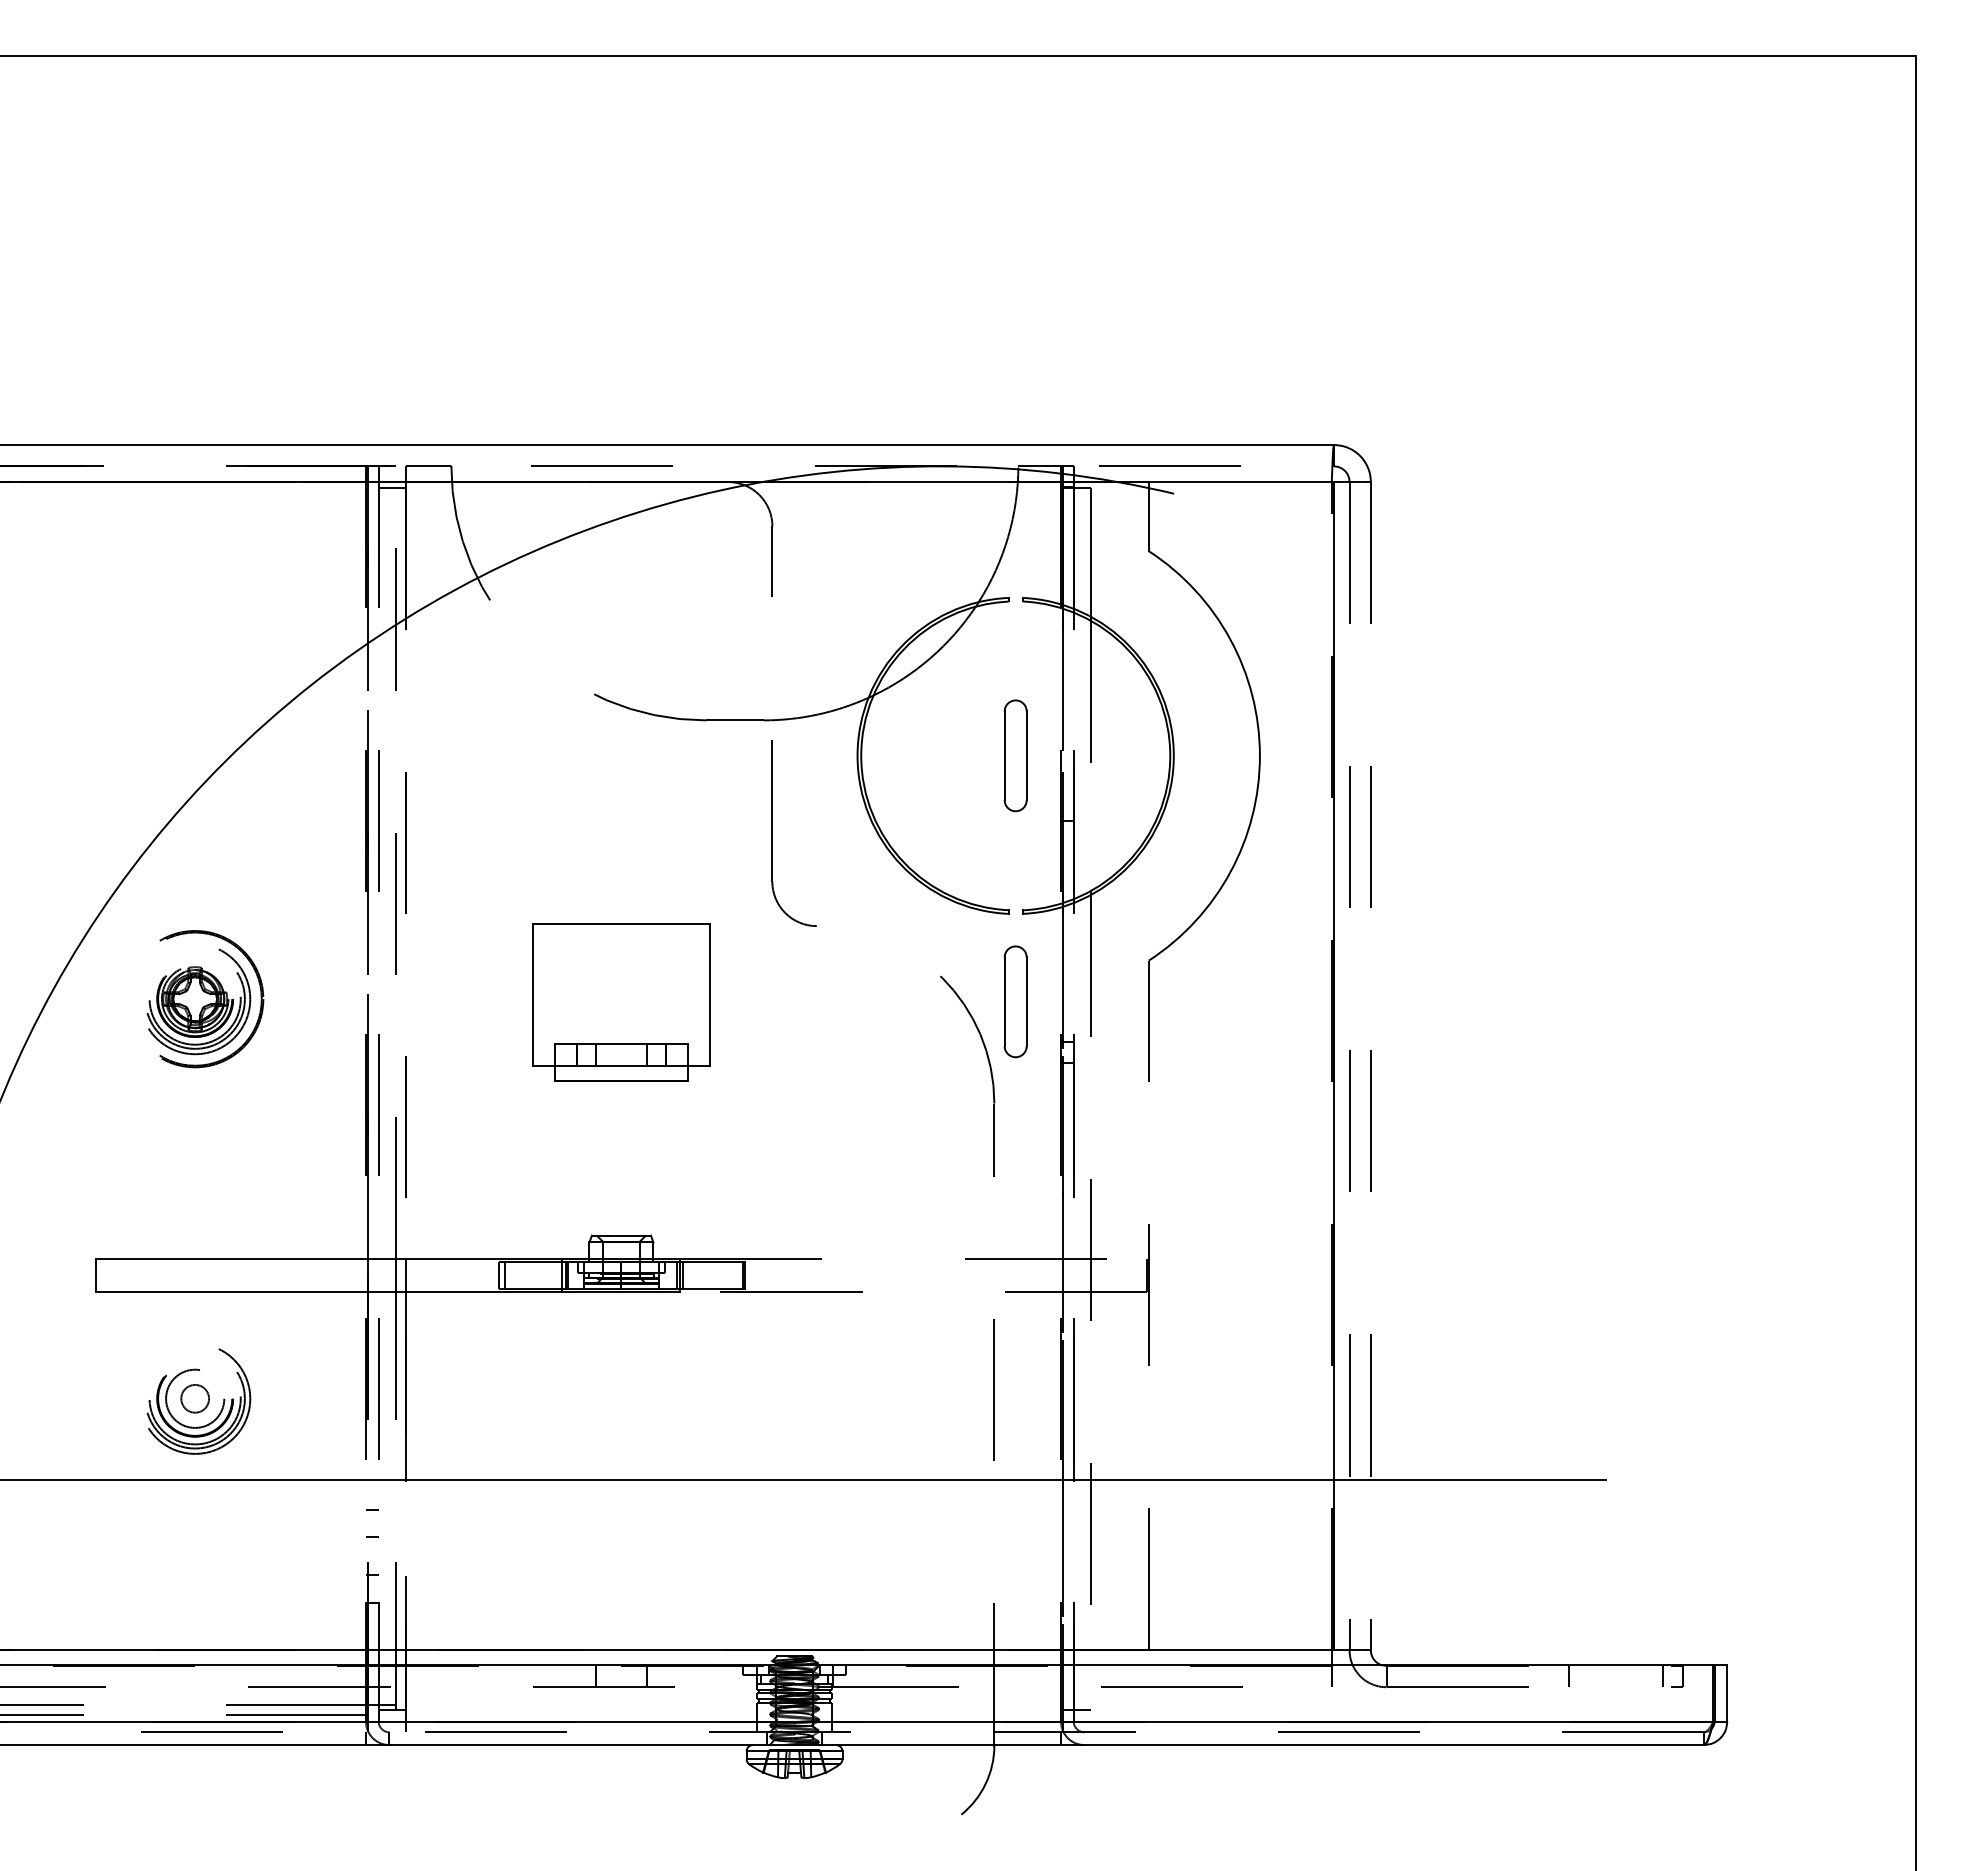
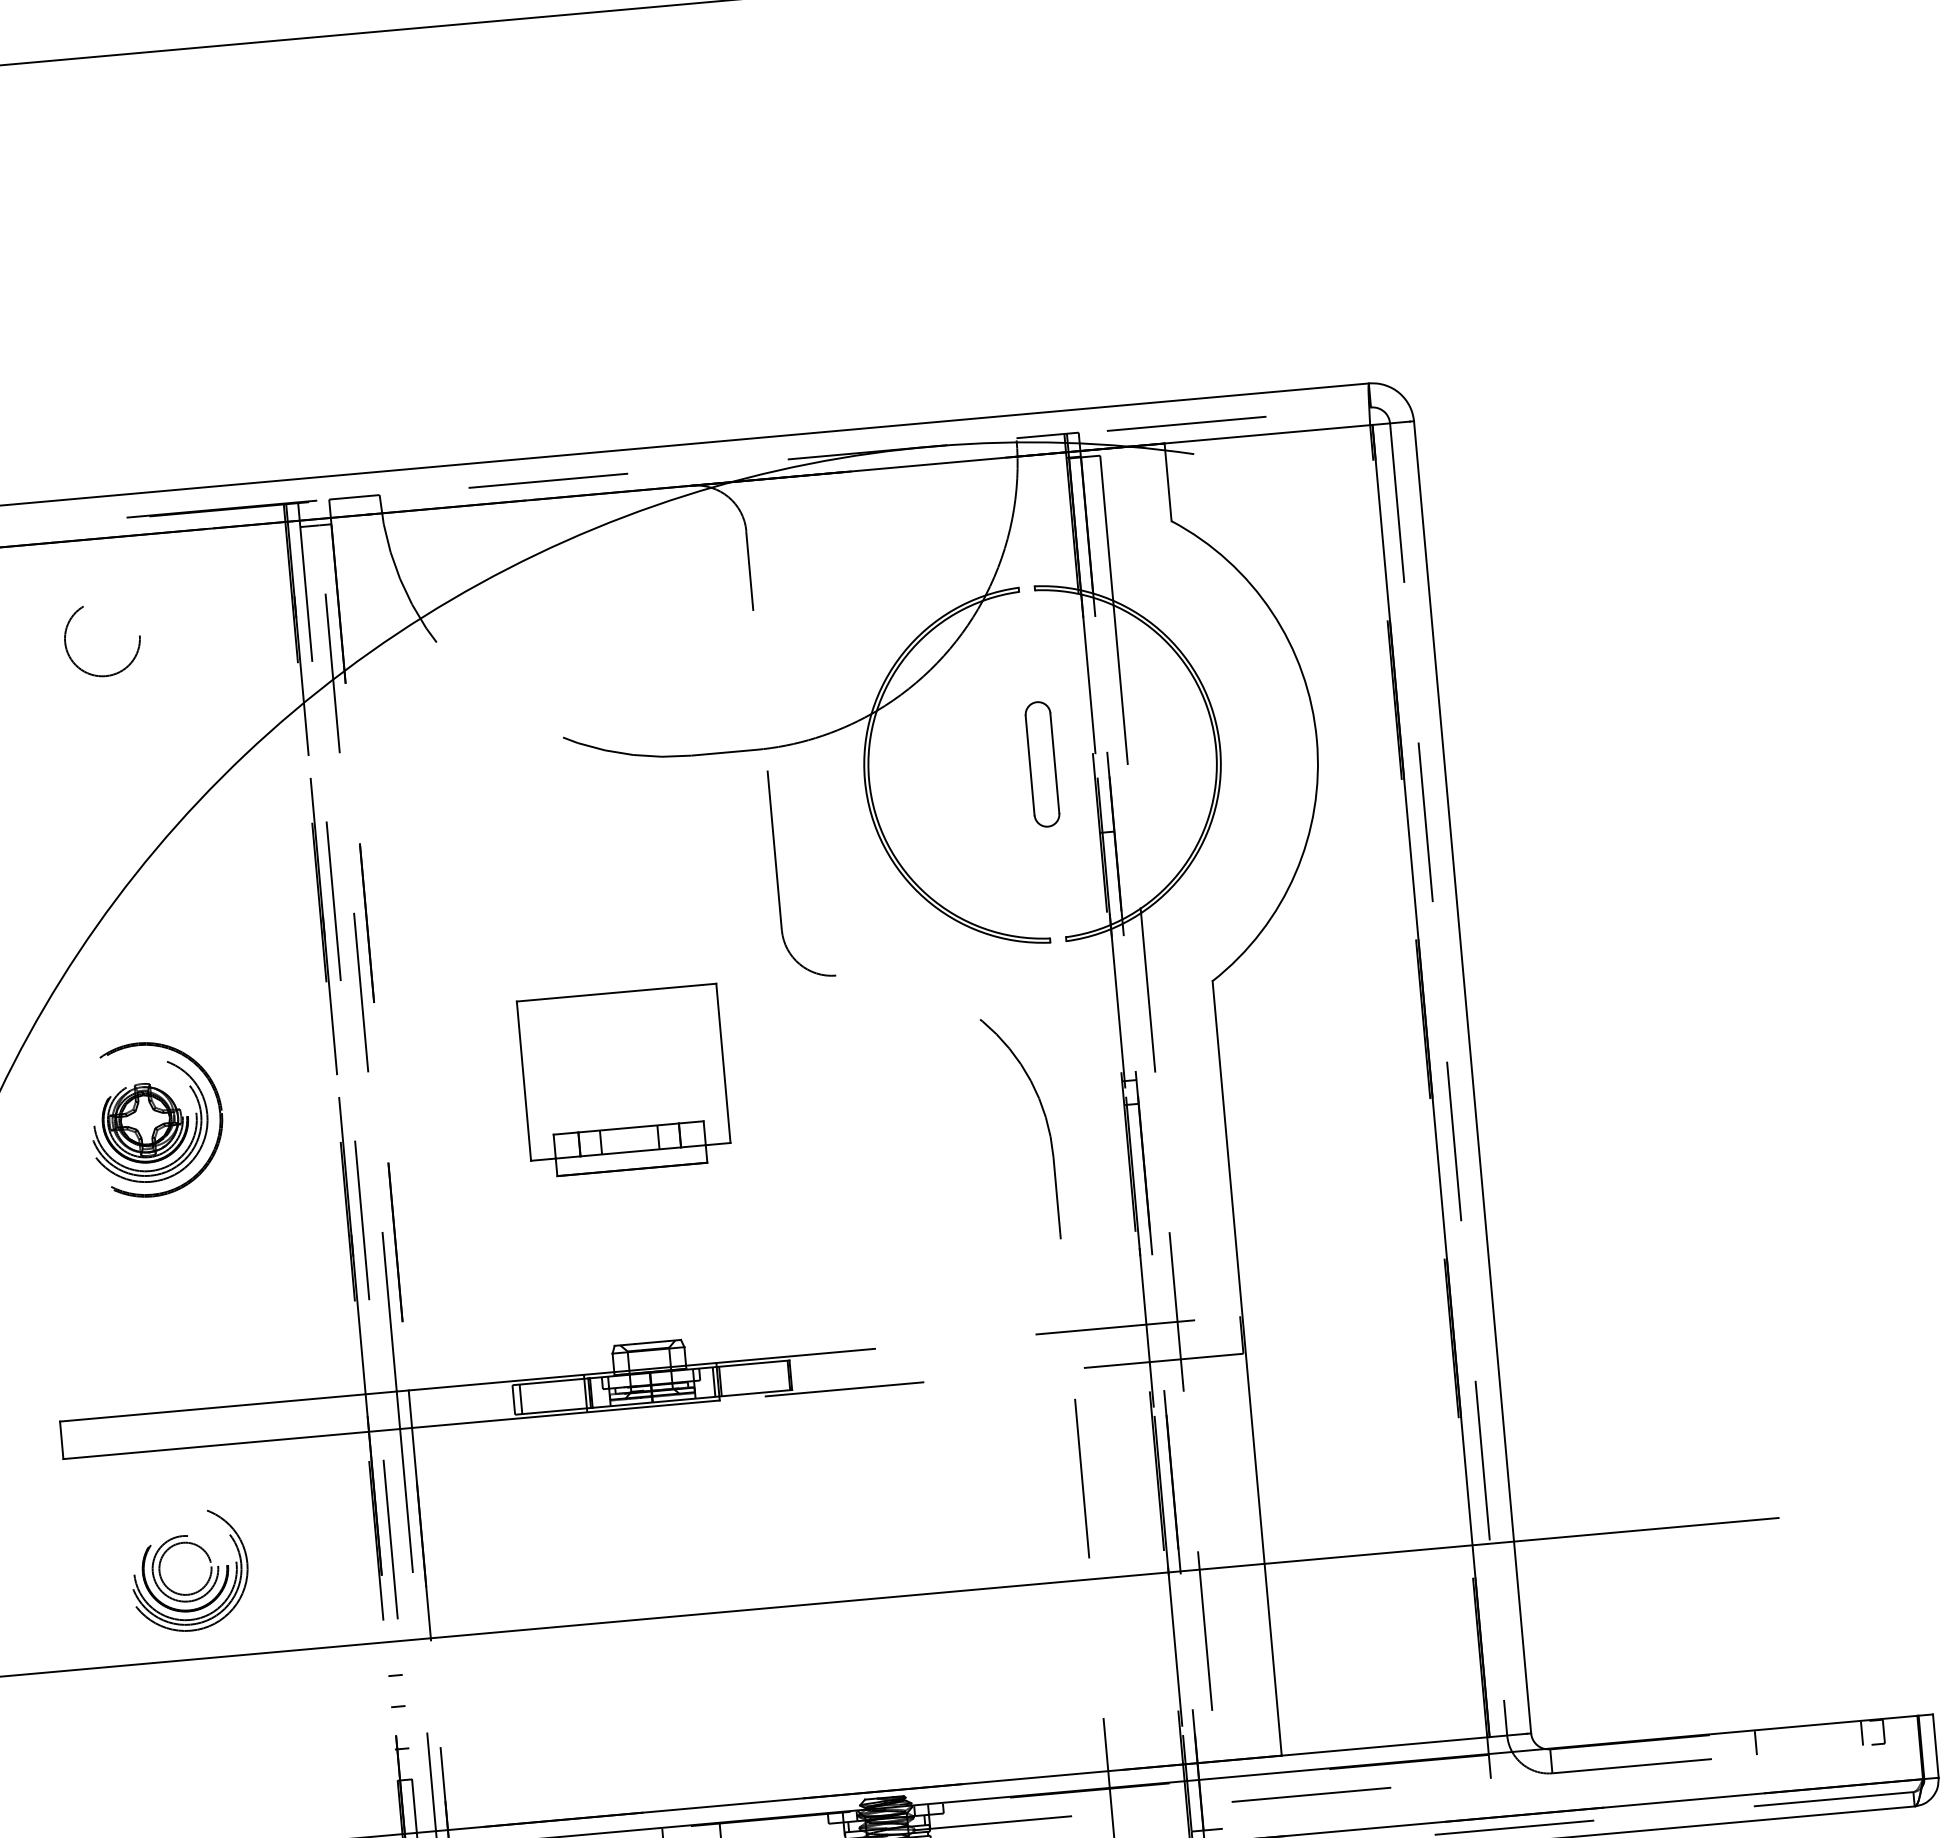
circle: (195, 572) -> (102, 640), added
part: (1015, 1001) -> (1066, 1040), removed
line: (1370, 1066) -> (1472, 1077), dashed -> solid
line: (1148, 1305) -> (1246, 1368), dashed -> solid
circle: (195, 1398) -> (185, 1568), size x1.67

